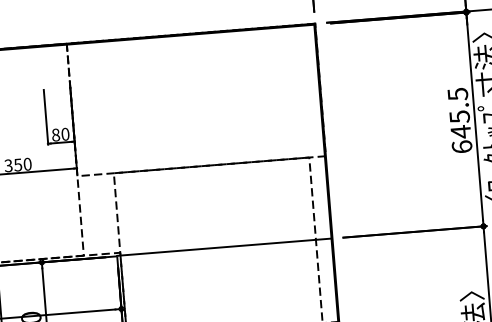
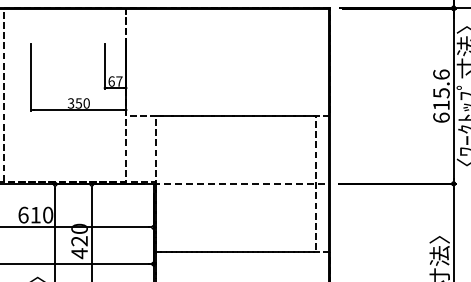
text: (459, 113) -> (441, 90), 645.5 -> 615.6
text: (60, 134) -> (115, 81), 80 -> 67
line: (223, 246) -> (240, 183), solid -> dashed

